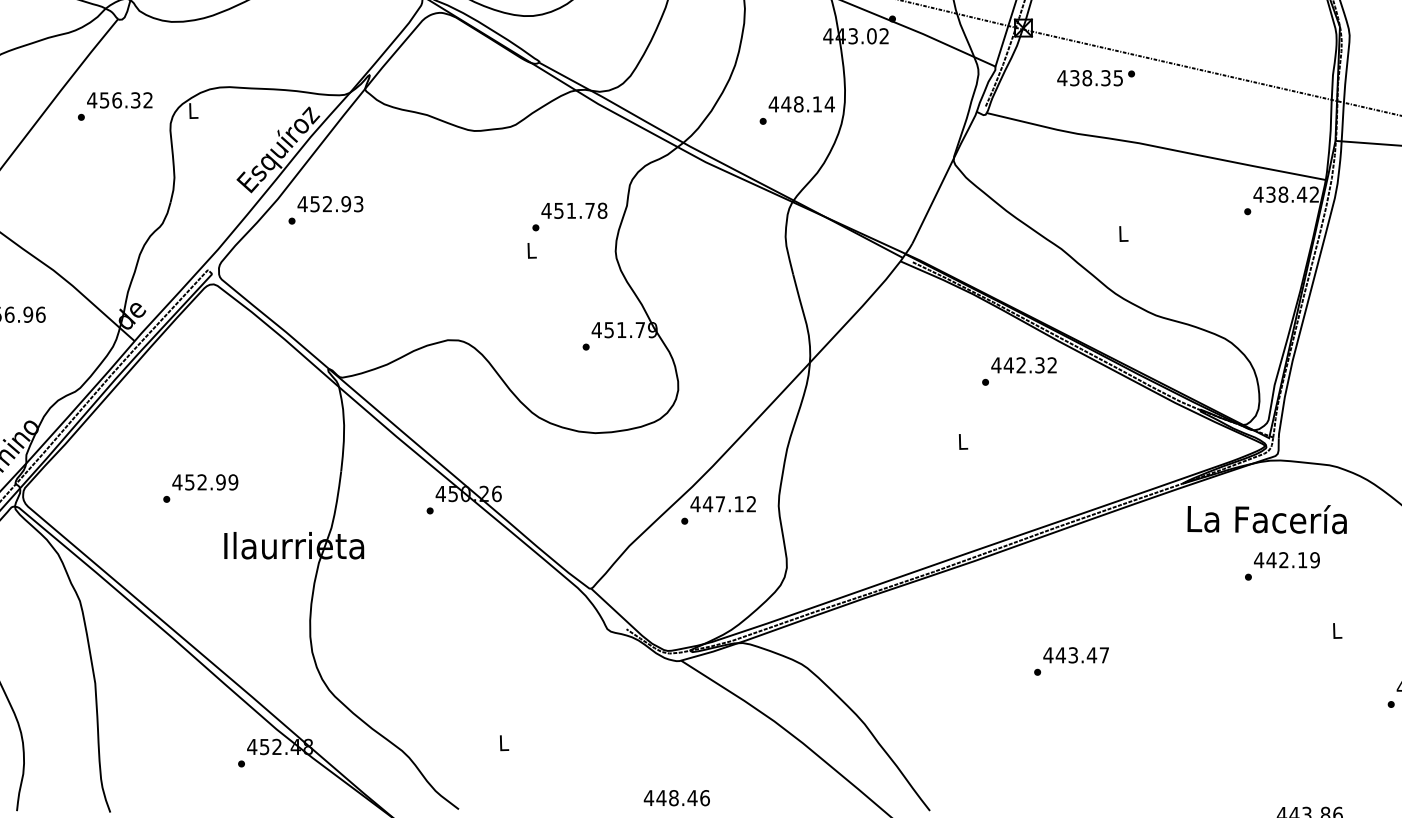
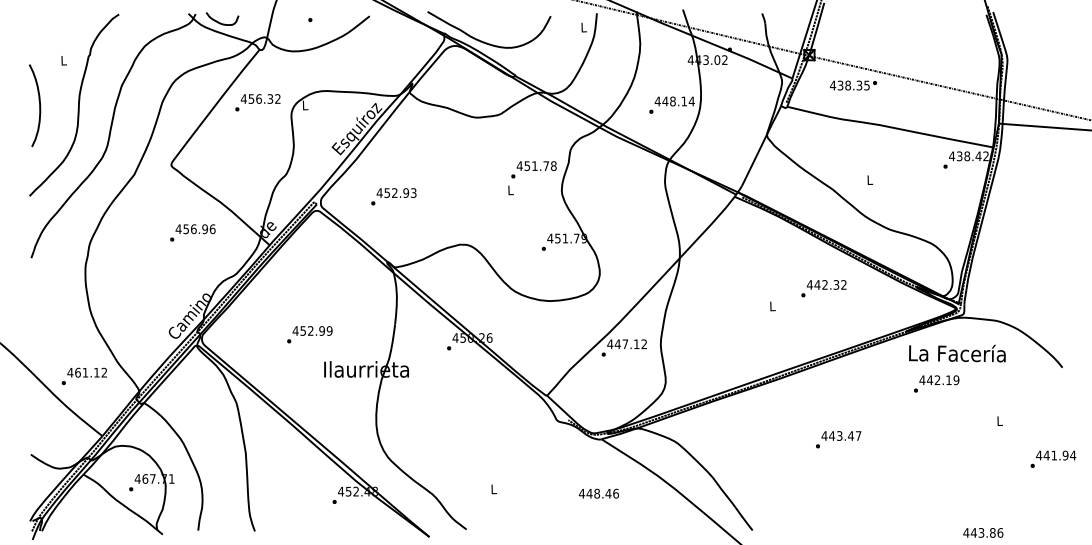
text: (325, 209) -> (393, 196), moved
text: (1018, 371) -> (823, 288), moved
text: (1282, 565) -> (936, 383), moved
text: (676, 797) -> (598, 493), moved

